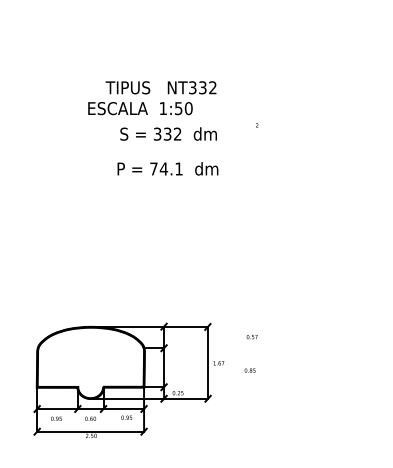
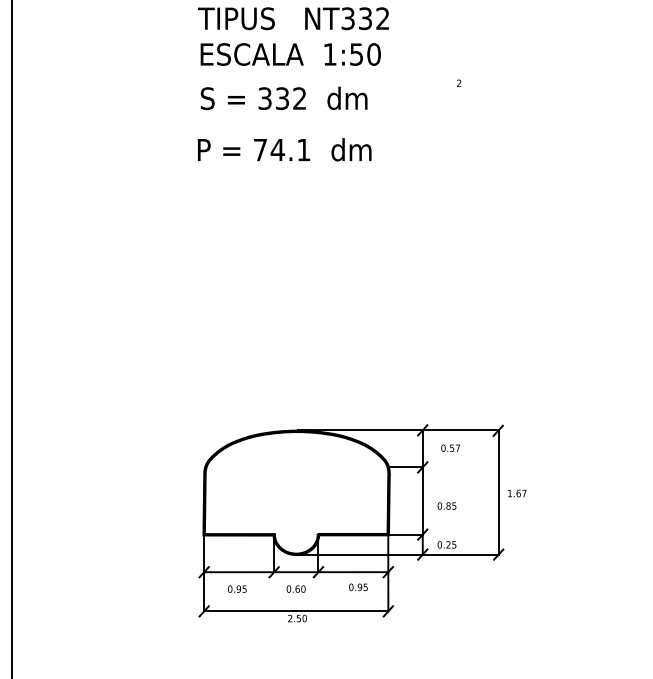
text: (140, 108) -> (290, 54), moved
text: (168, 133) -> (283, 97), moved
text: (167, 168) -> (283, 149), moved
part: (128, 379) -> (361, 521), moved

